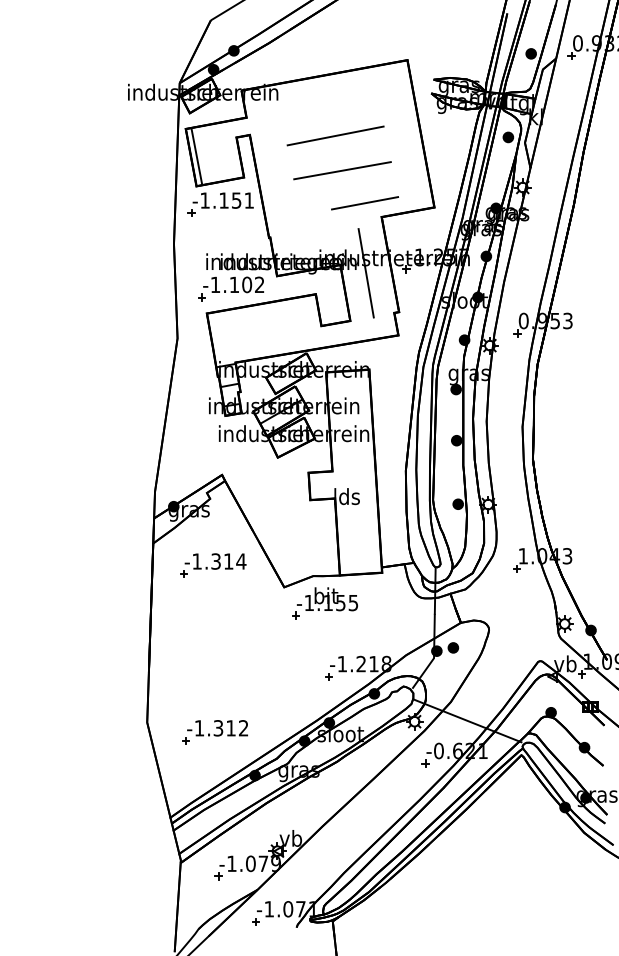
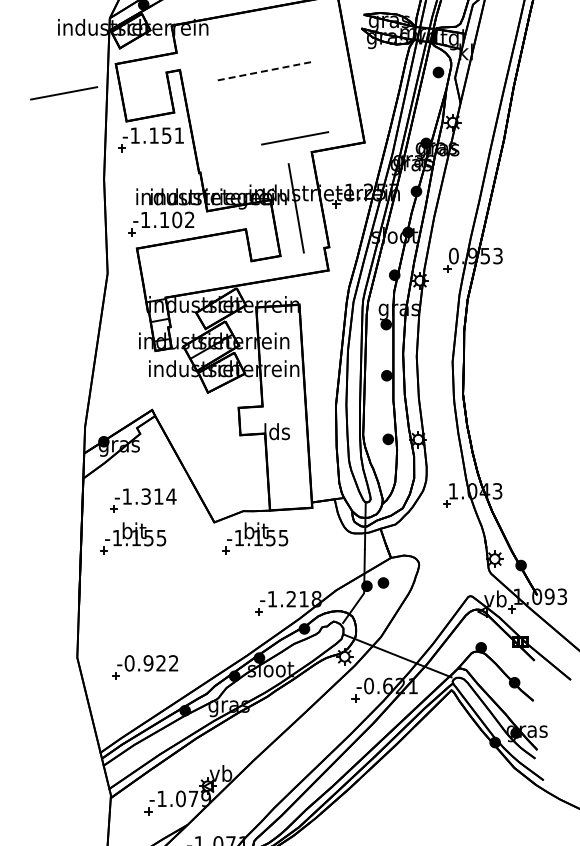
line: (335, 135) -> (265, 70), solid -> dashed
line: (196, 156) -> (126, 91), removed
line: (133, 158) -> (63, 93), added
line: (342, 170) -> (272, 105), removed
part: (202, 603) -> (132, 538), added
text: (214, 728) -> (144, 663), -1.312 -> -0.922

